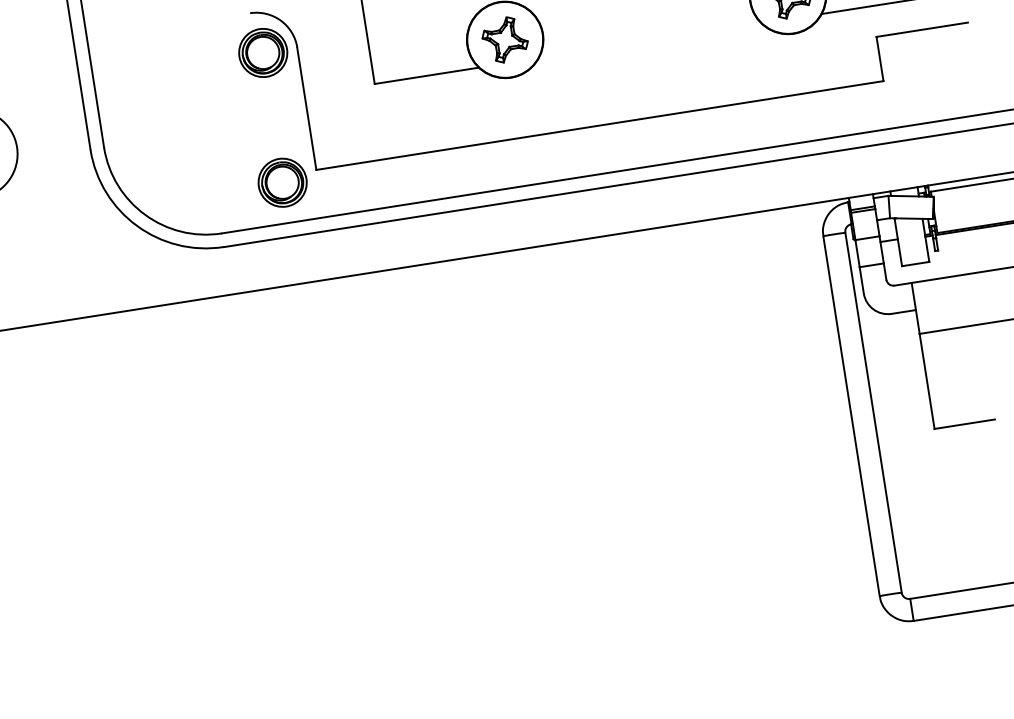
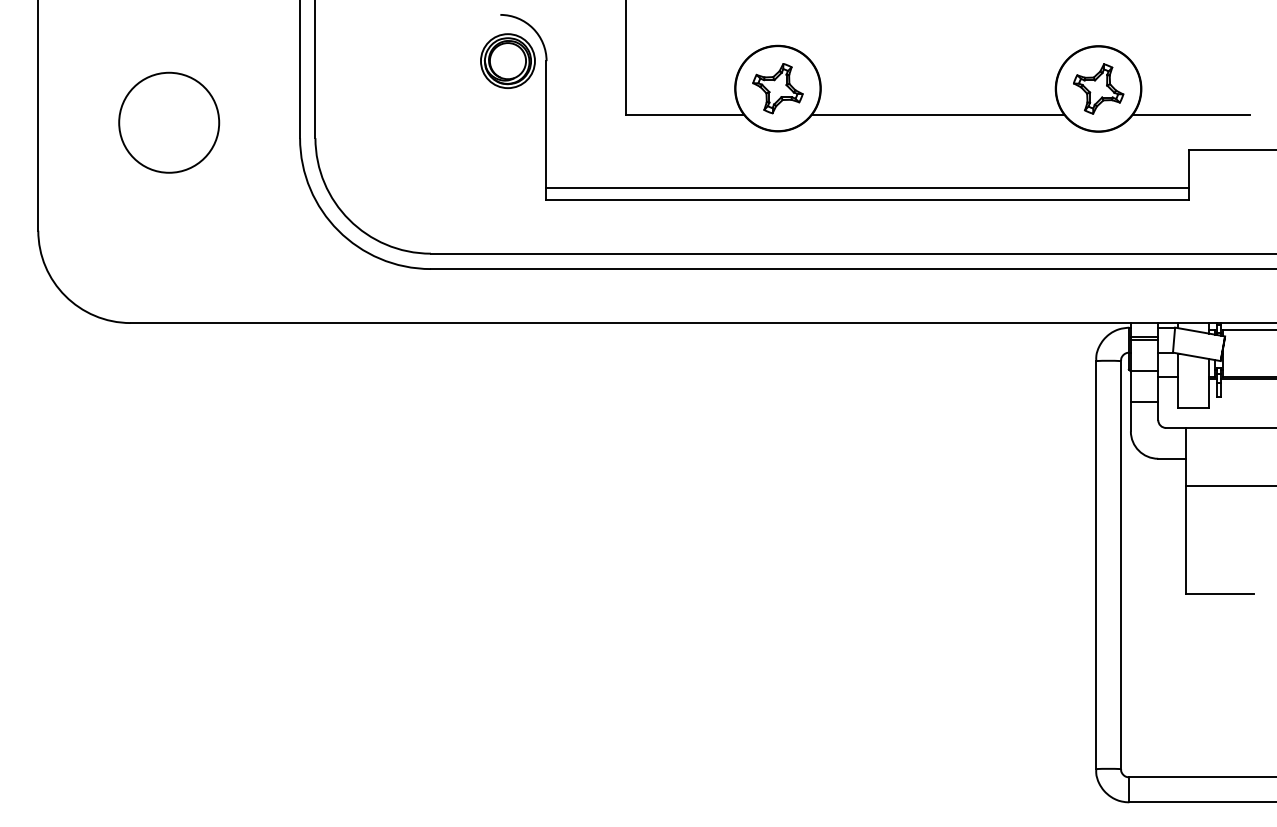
line: (649, 40) -> (937, 114), added
line: (597, 115) -> (867, 188), added
part: (282, 182) -> (506, 207), removed

